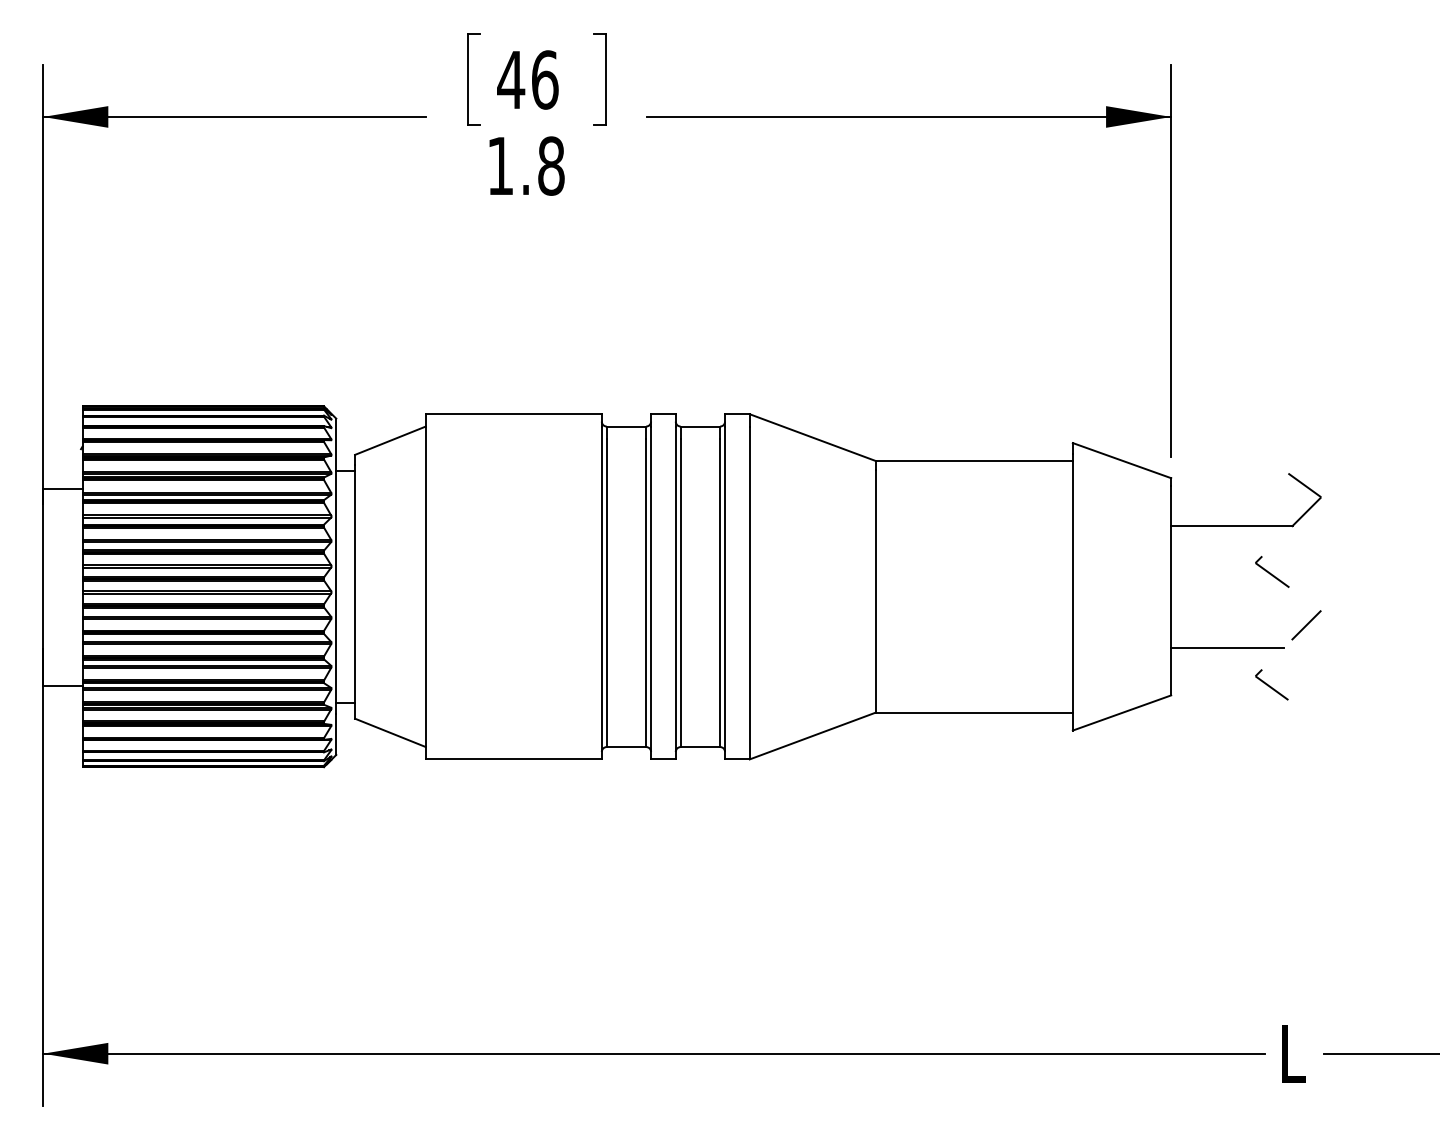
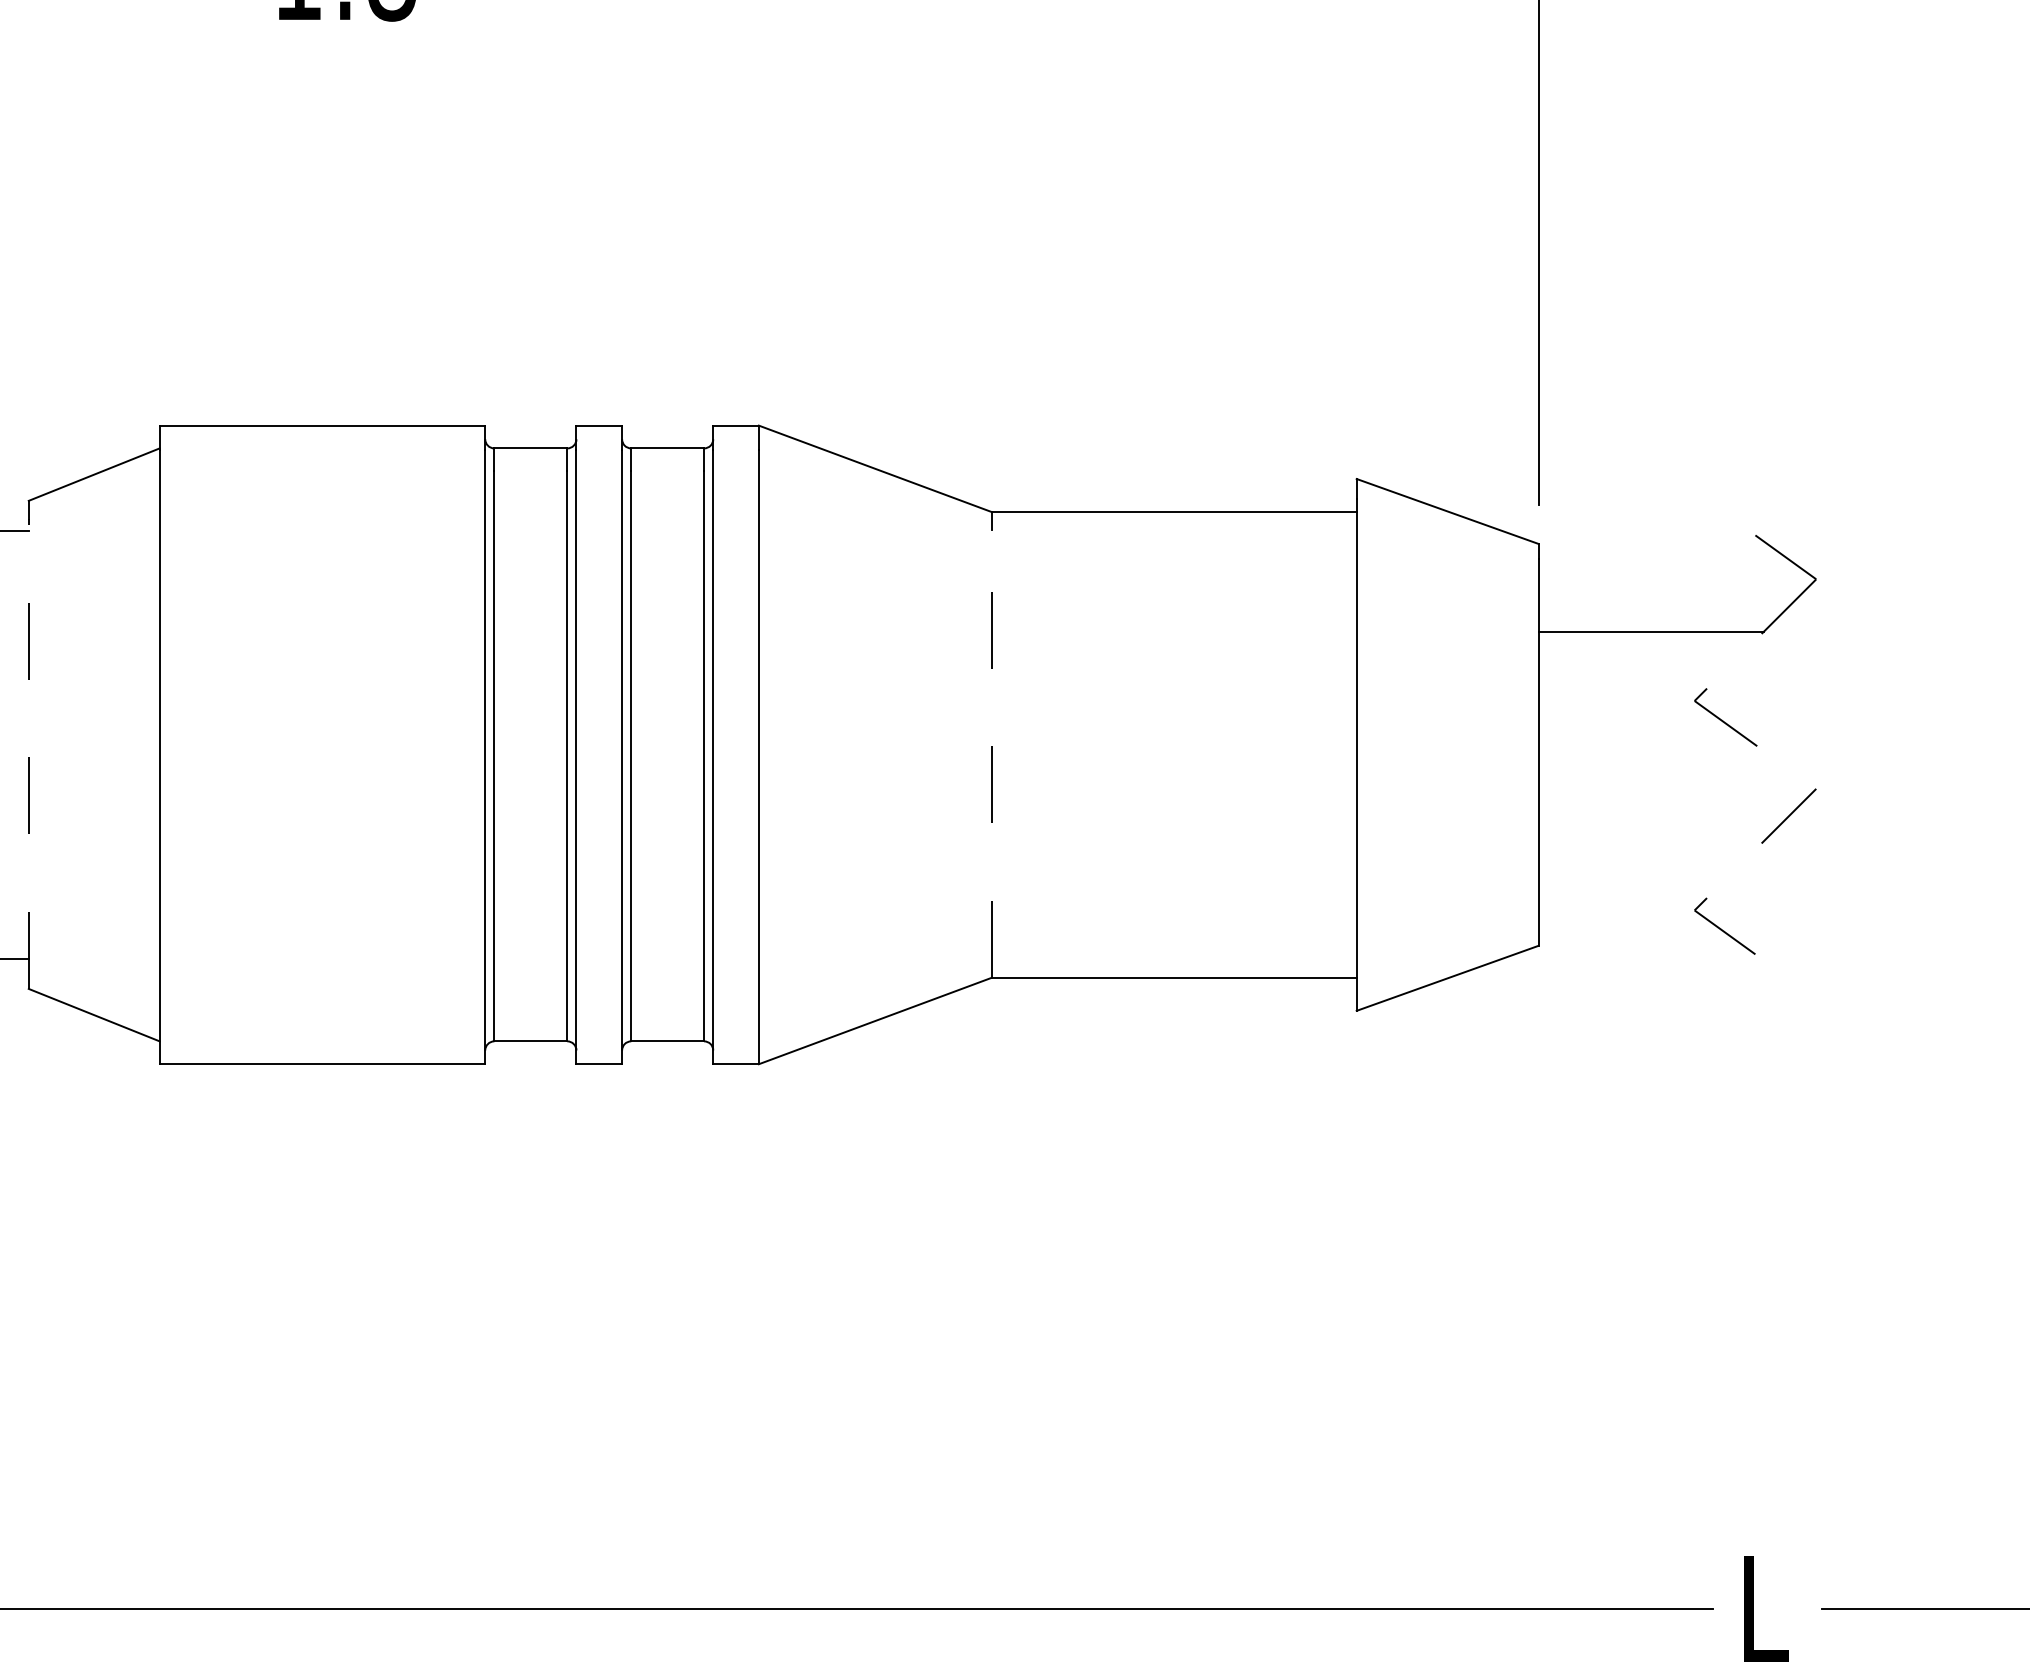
line: (355, 591) -> (29, 753), solid -> dashed
line: (875, 591) -> (991, 753), solid -> dashed
line: (1227, 647) -> (1642, 857), removed

